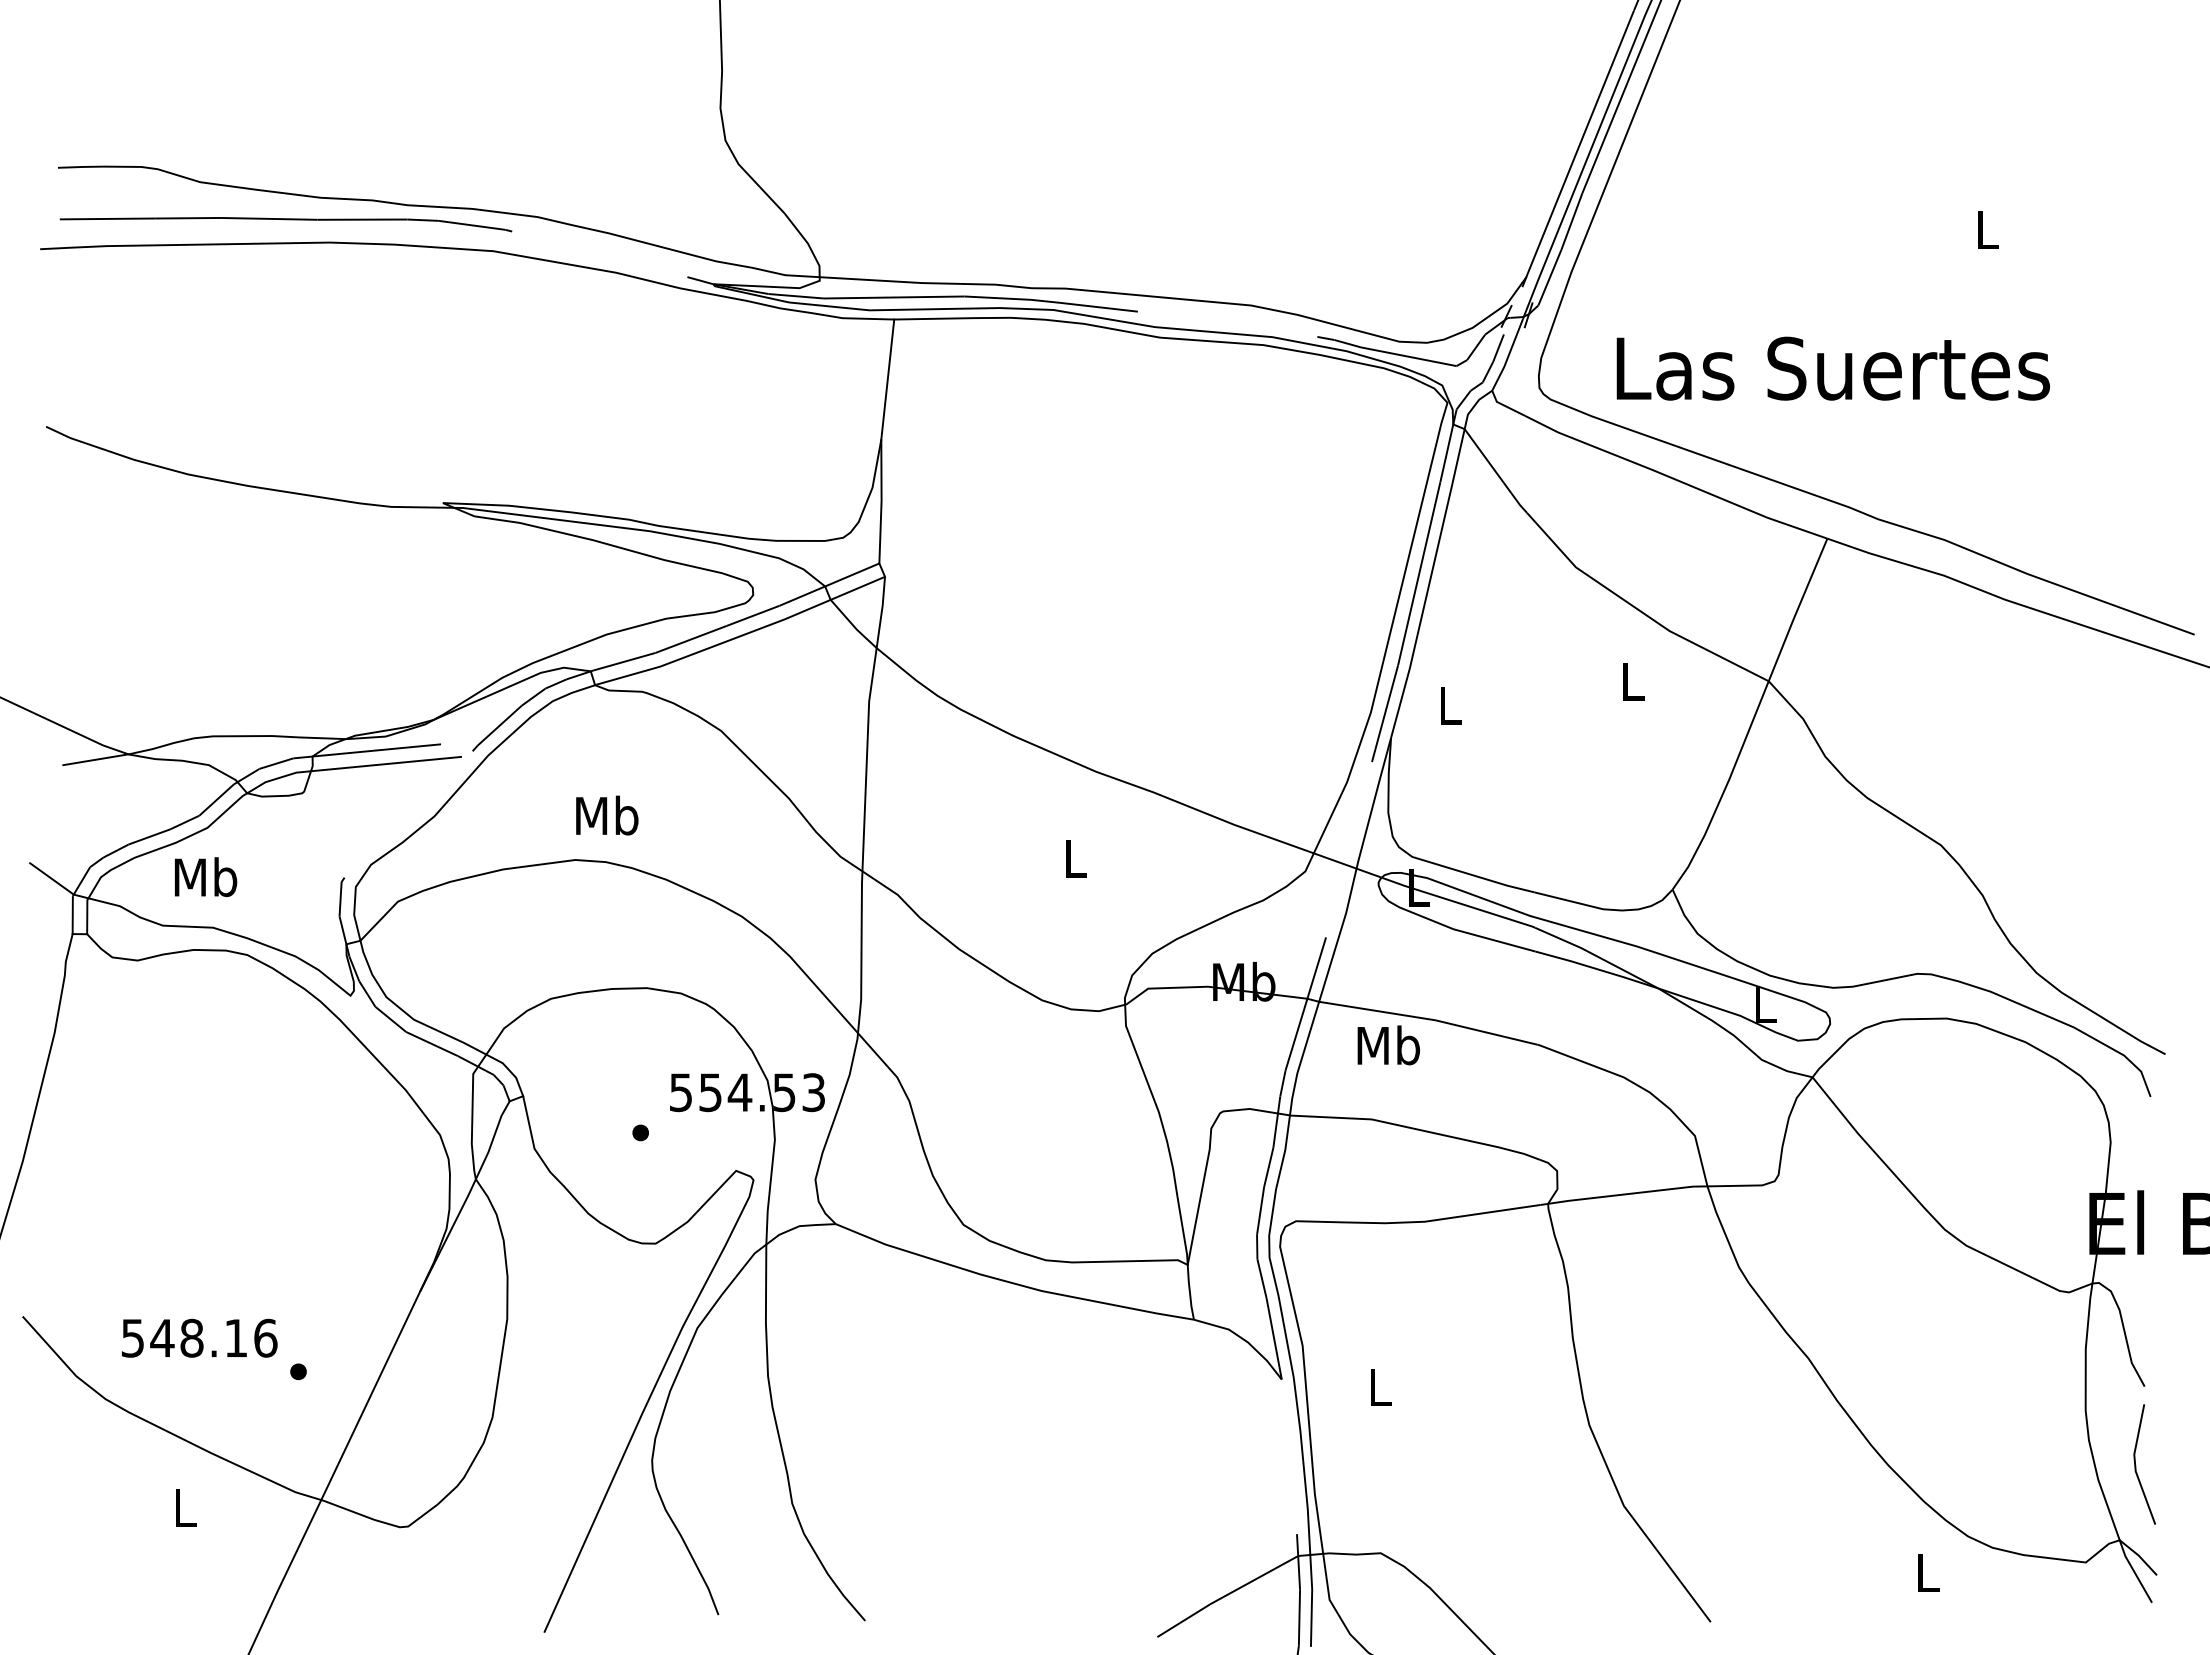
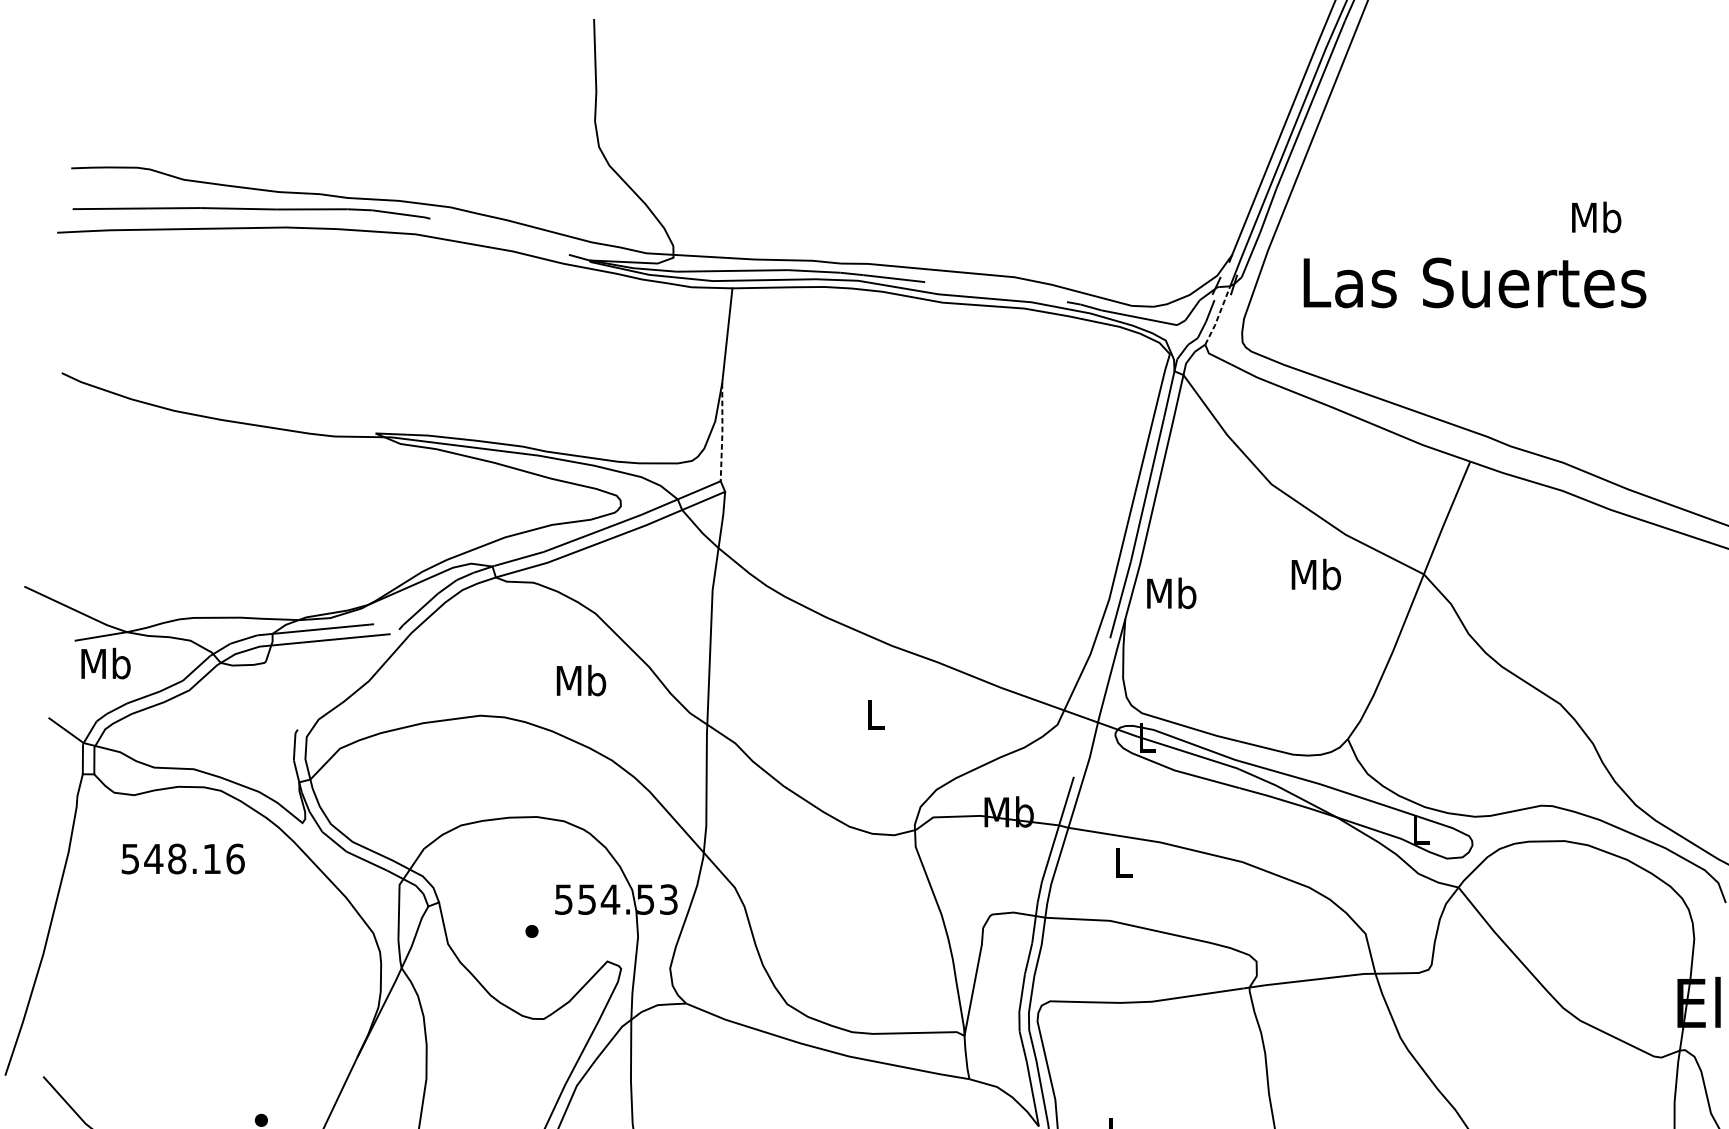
text: (1987, 229) -> (1596, 217), L -> Mb
line: (1508, 355) -> (1218, 316), solid -> dashed
text: (1832, 368) -> (1474, 282), moved
line: (881, 500) -> (722, 431), solid -> dashed
text: (1632, 681) -> (1316, 574), L -> Mb
text: (1449, 705) -> (1171, 593), L -> Mb
text: (607, 815) -> (581, 680), moved
text: (206, 876) -> (106, 663), moved
text: (1388, 1045) -> (1123, 862), Mb -> L
text: (199, 1337) -> (183, 858), moved

